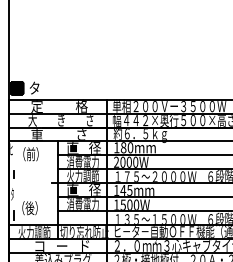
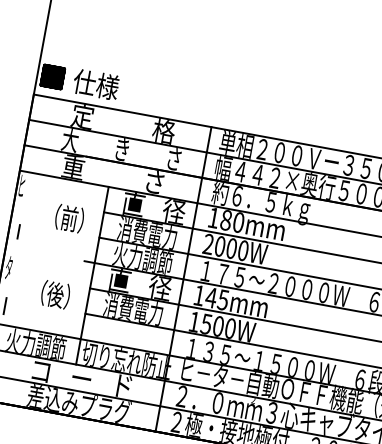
text: (40, 88) -> (95, 84), タ -> 仕様
text: (30, 154) -> (68, 218), moved
text: (29, 208) -> (54, 295), moved

